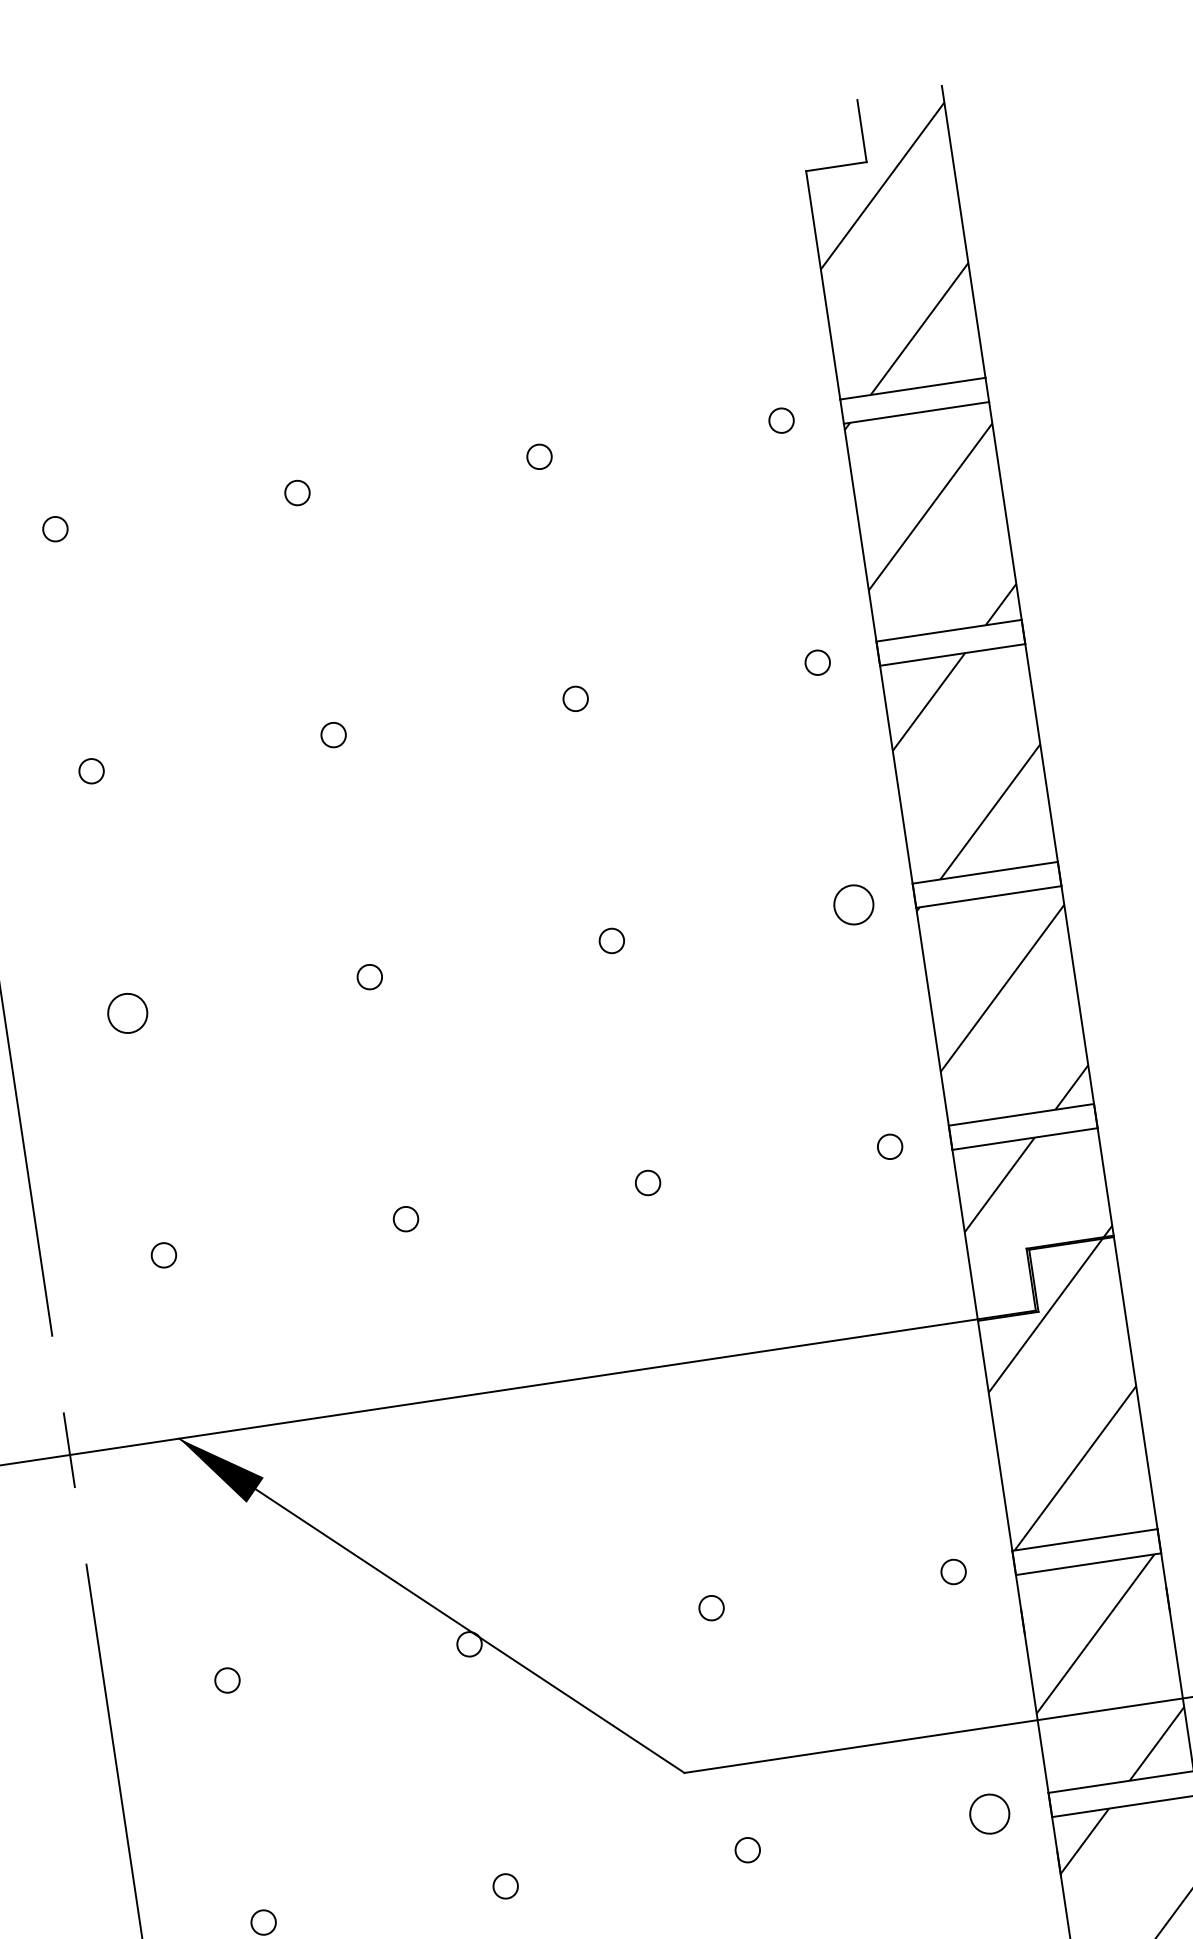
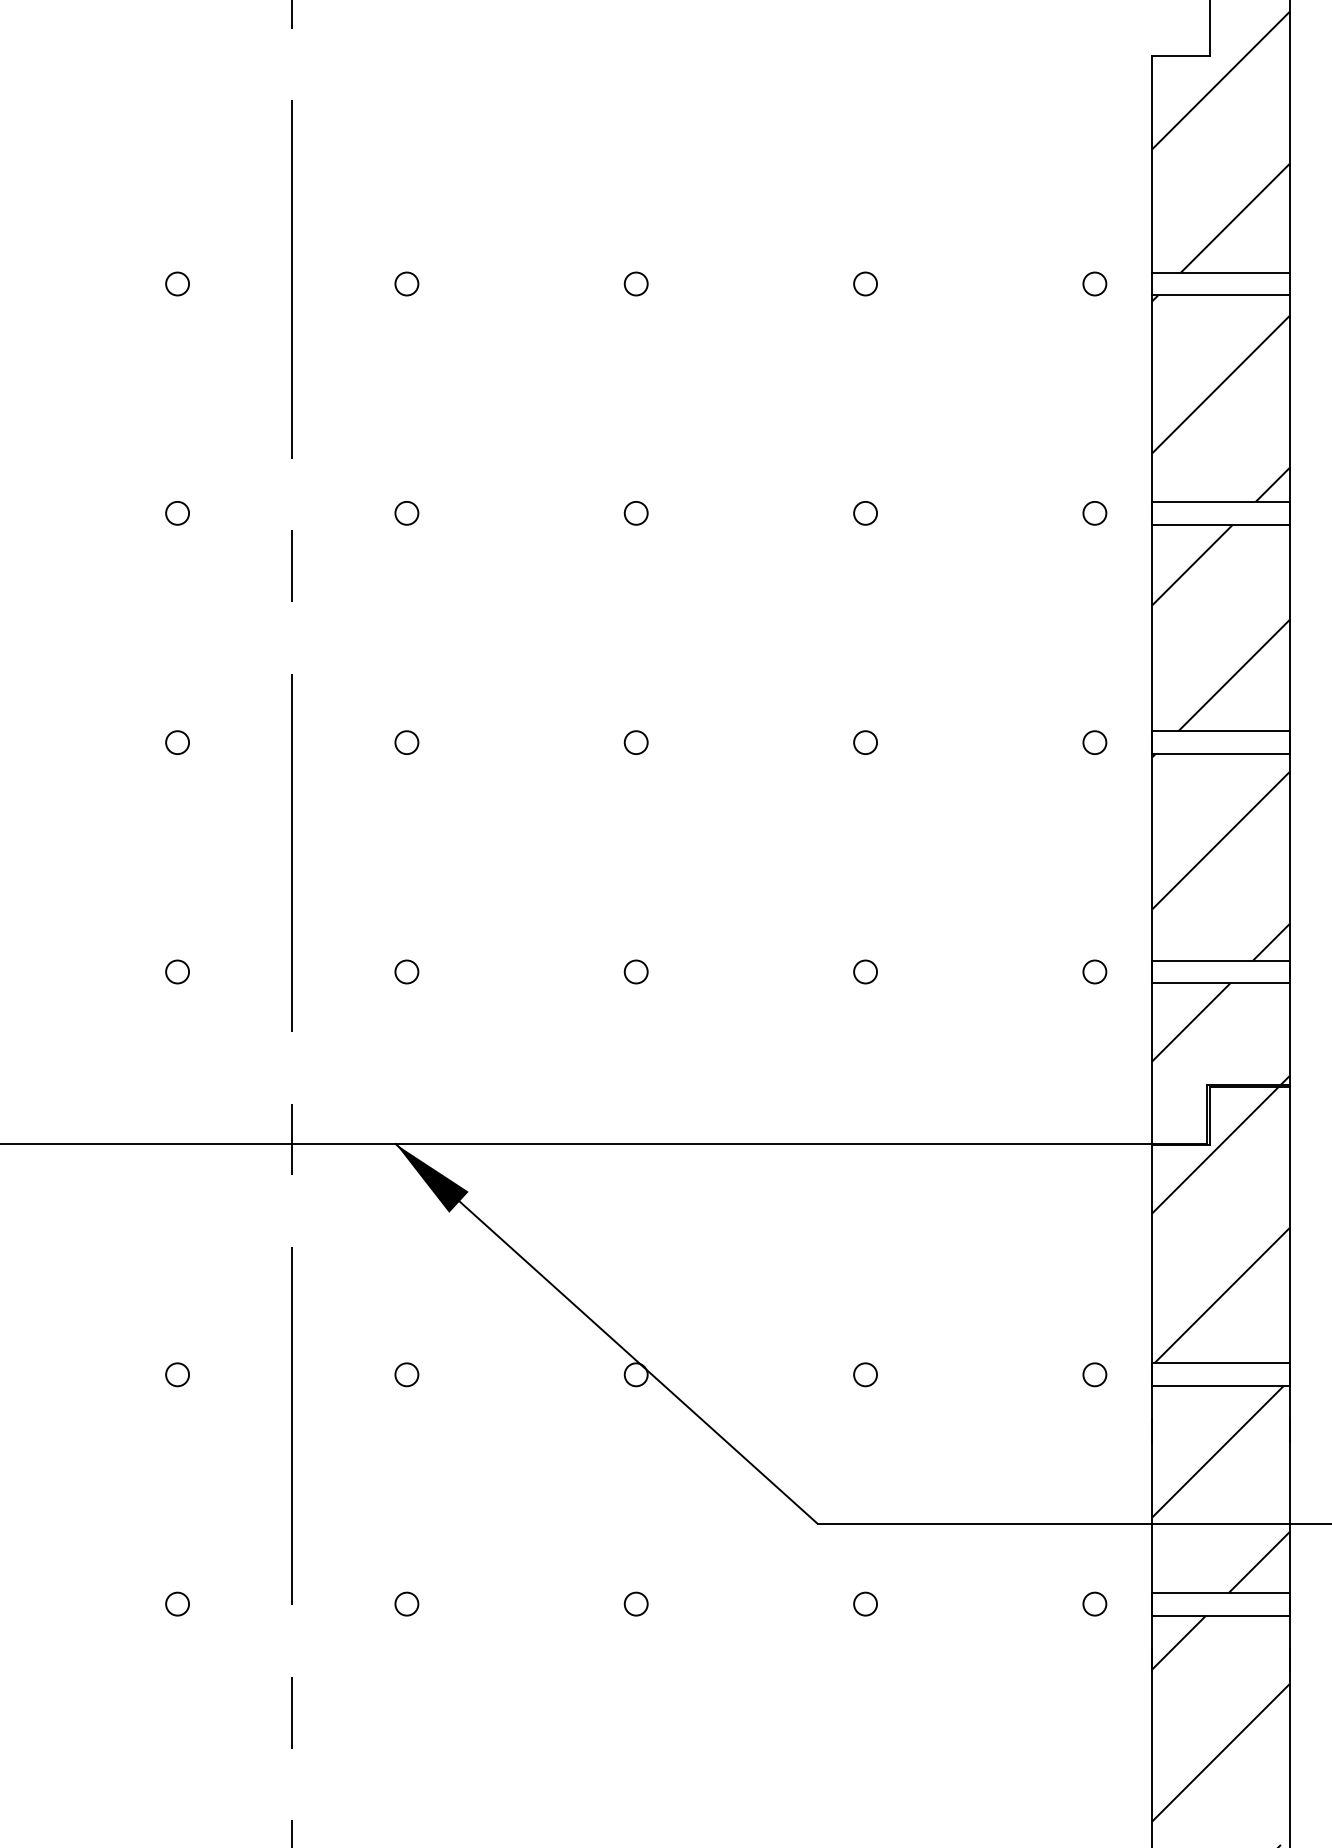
circle: (853, 904) -> (1094, 742), size x0.62
circle: (127, 1013) -> (406, 742), size x0.62
circle: (989, 1813) -> (1094, 1603), size x0.62

